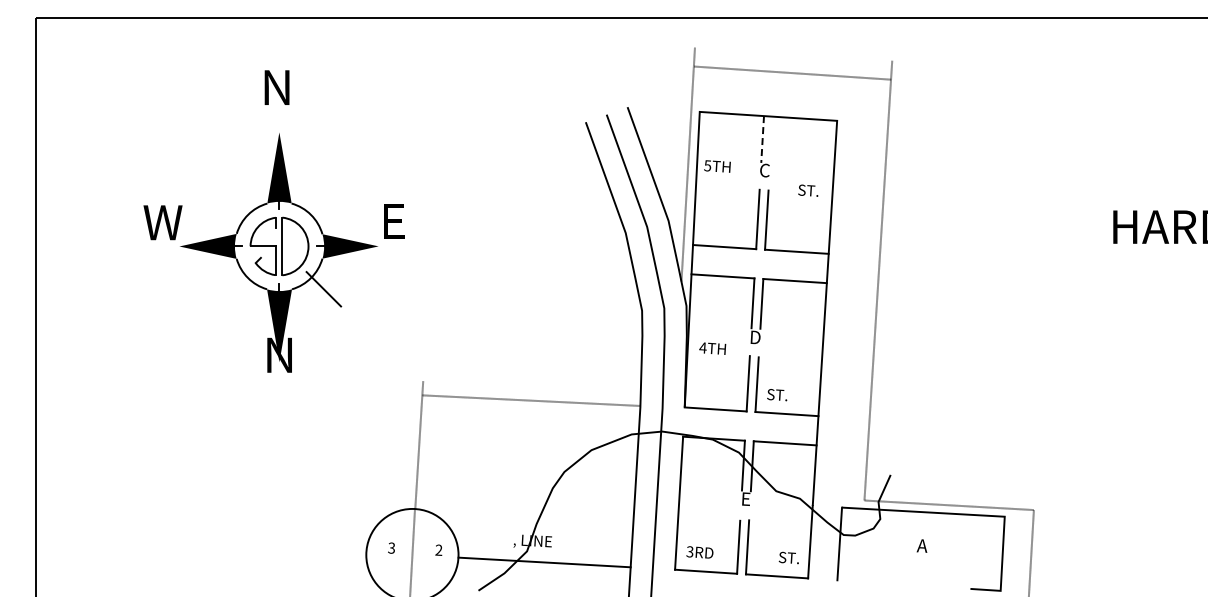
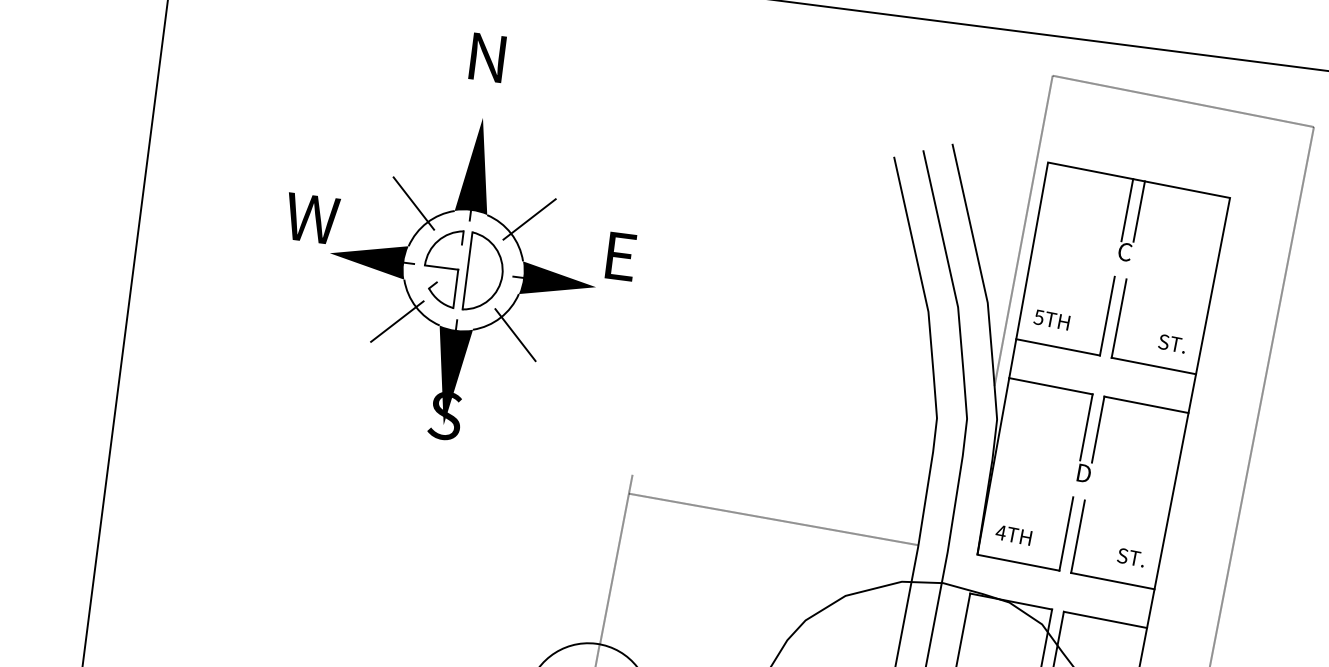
line: (792, 72) -> (1183, 100), moved
line: (771, 139) -> (1139, 211), added
line: (762, 140) -> (1126, 211), dashed -> solid
text: (717, 166) -> (1051, 319), moved
text: (808, 190) -> (1172, 343), moved
line: (236, 201) -> (413, 202), added
line: (322, 202) -> (528, 218), added
line: (235, 290) -> (397, 321), added
text: (712, 348) -> (1013, 535), moved
text: (279, 355) -> (444, 416), N -> S
text: (777, 395) -> (1131, 558), moved

